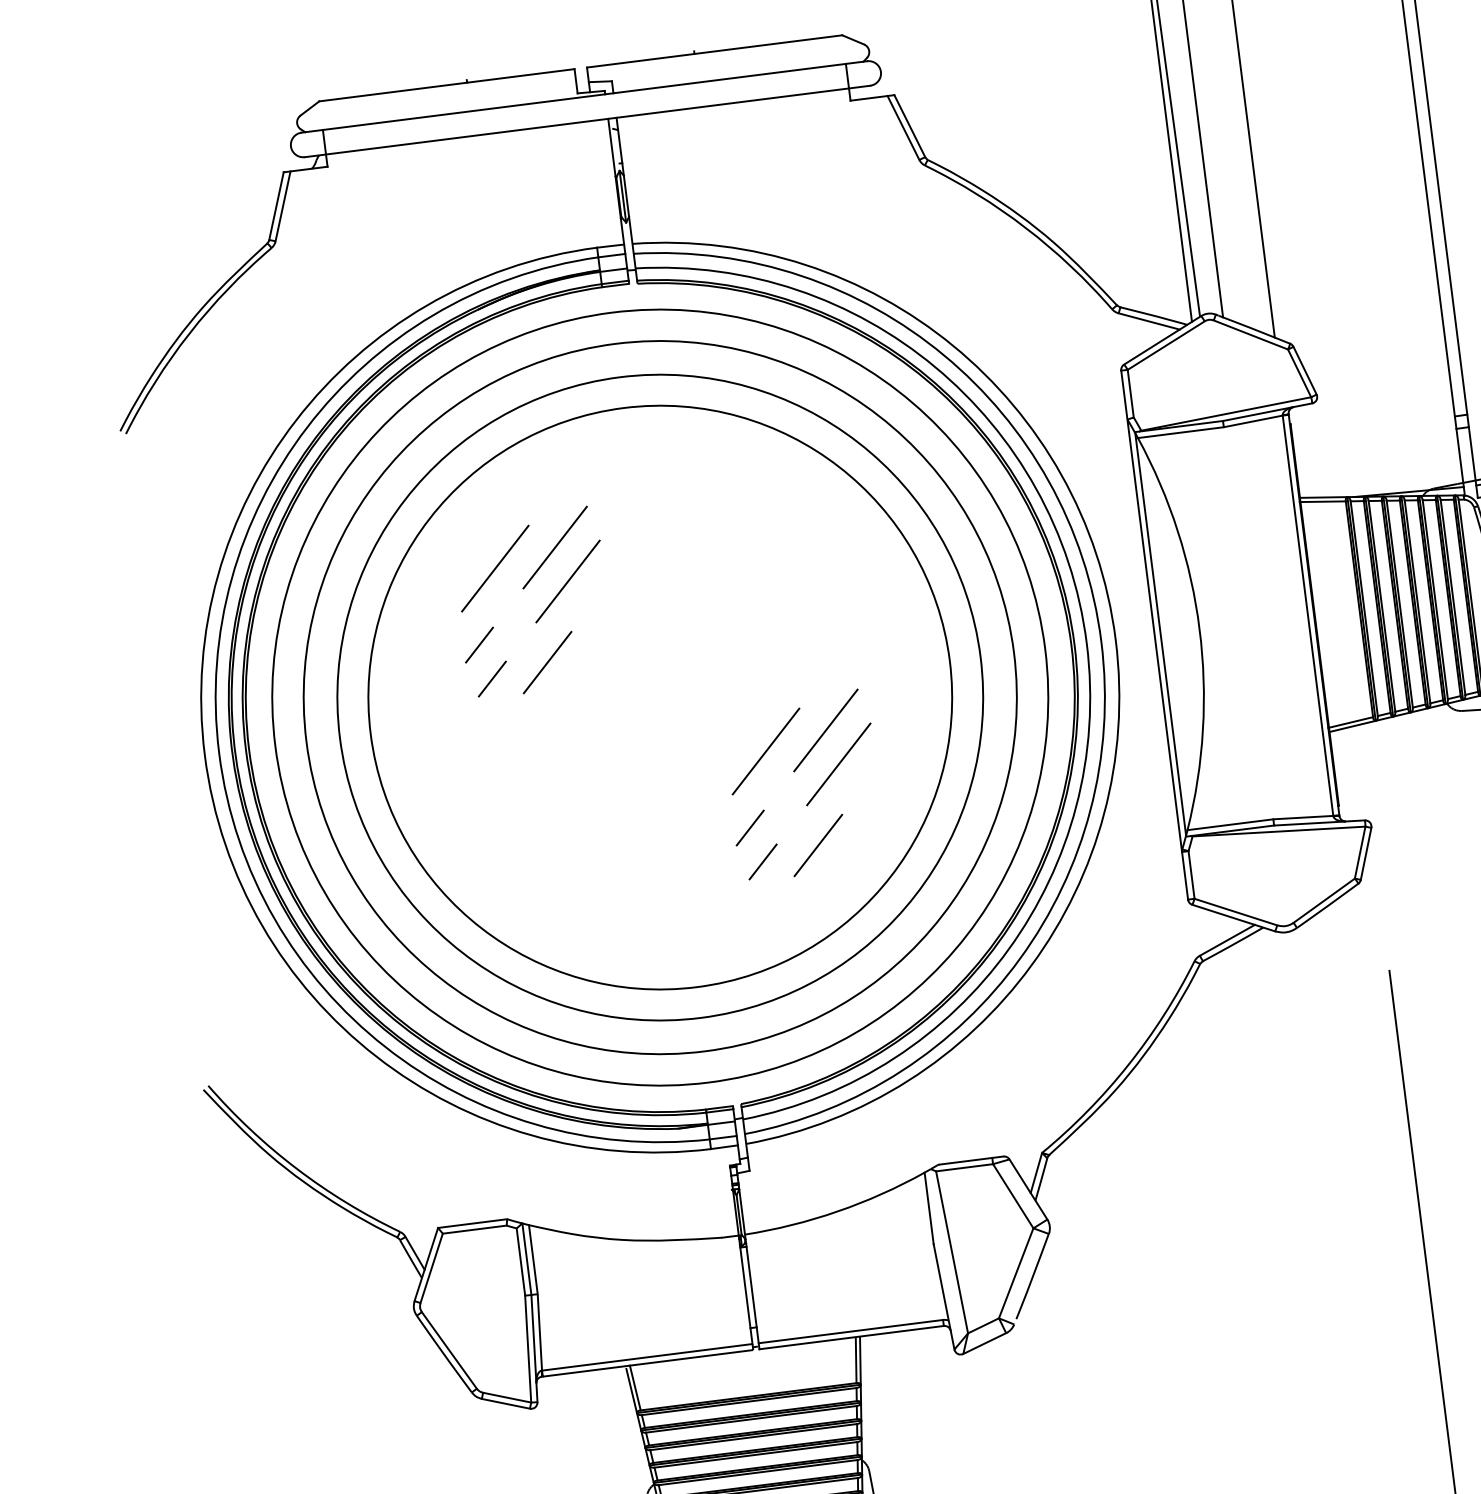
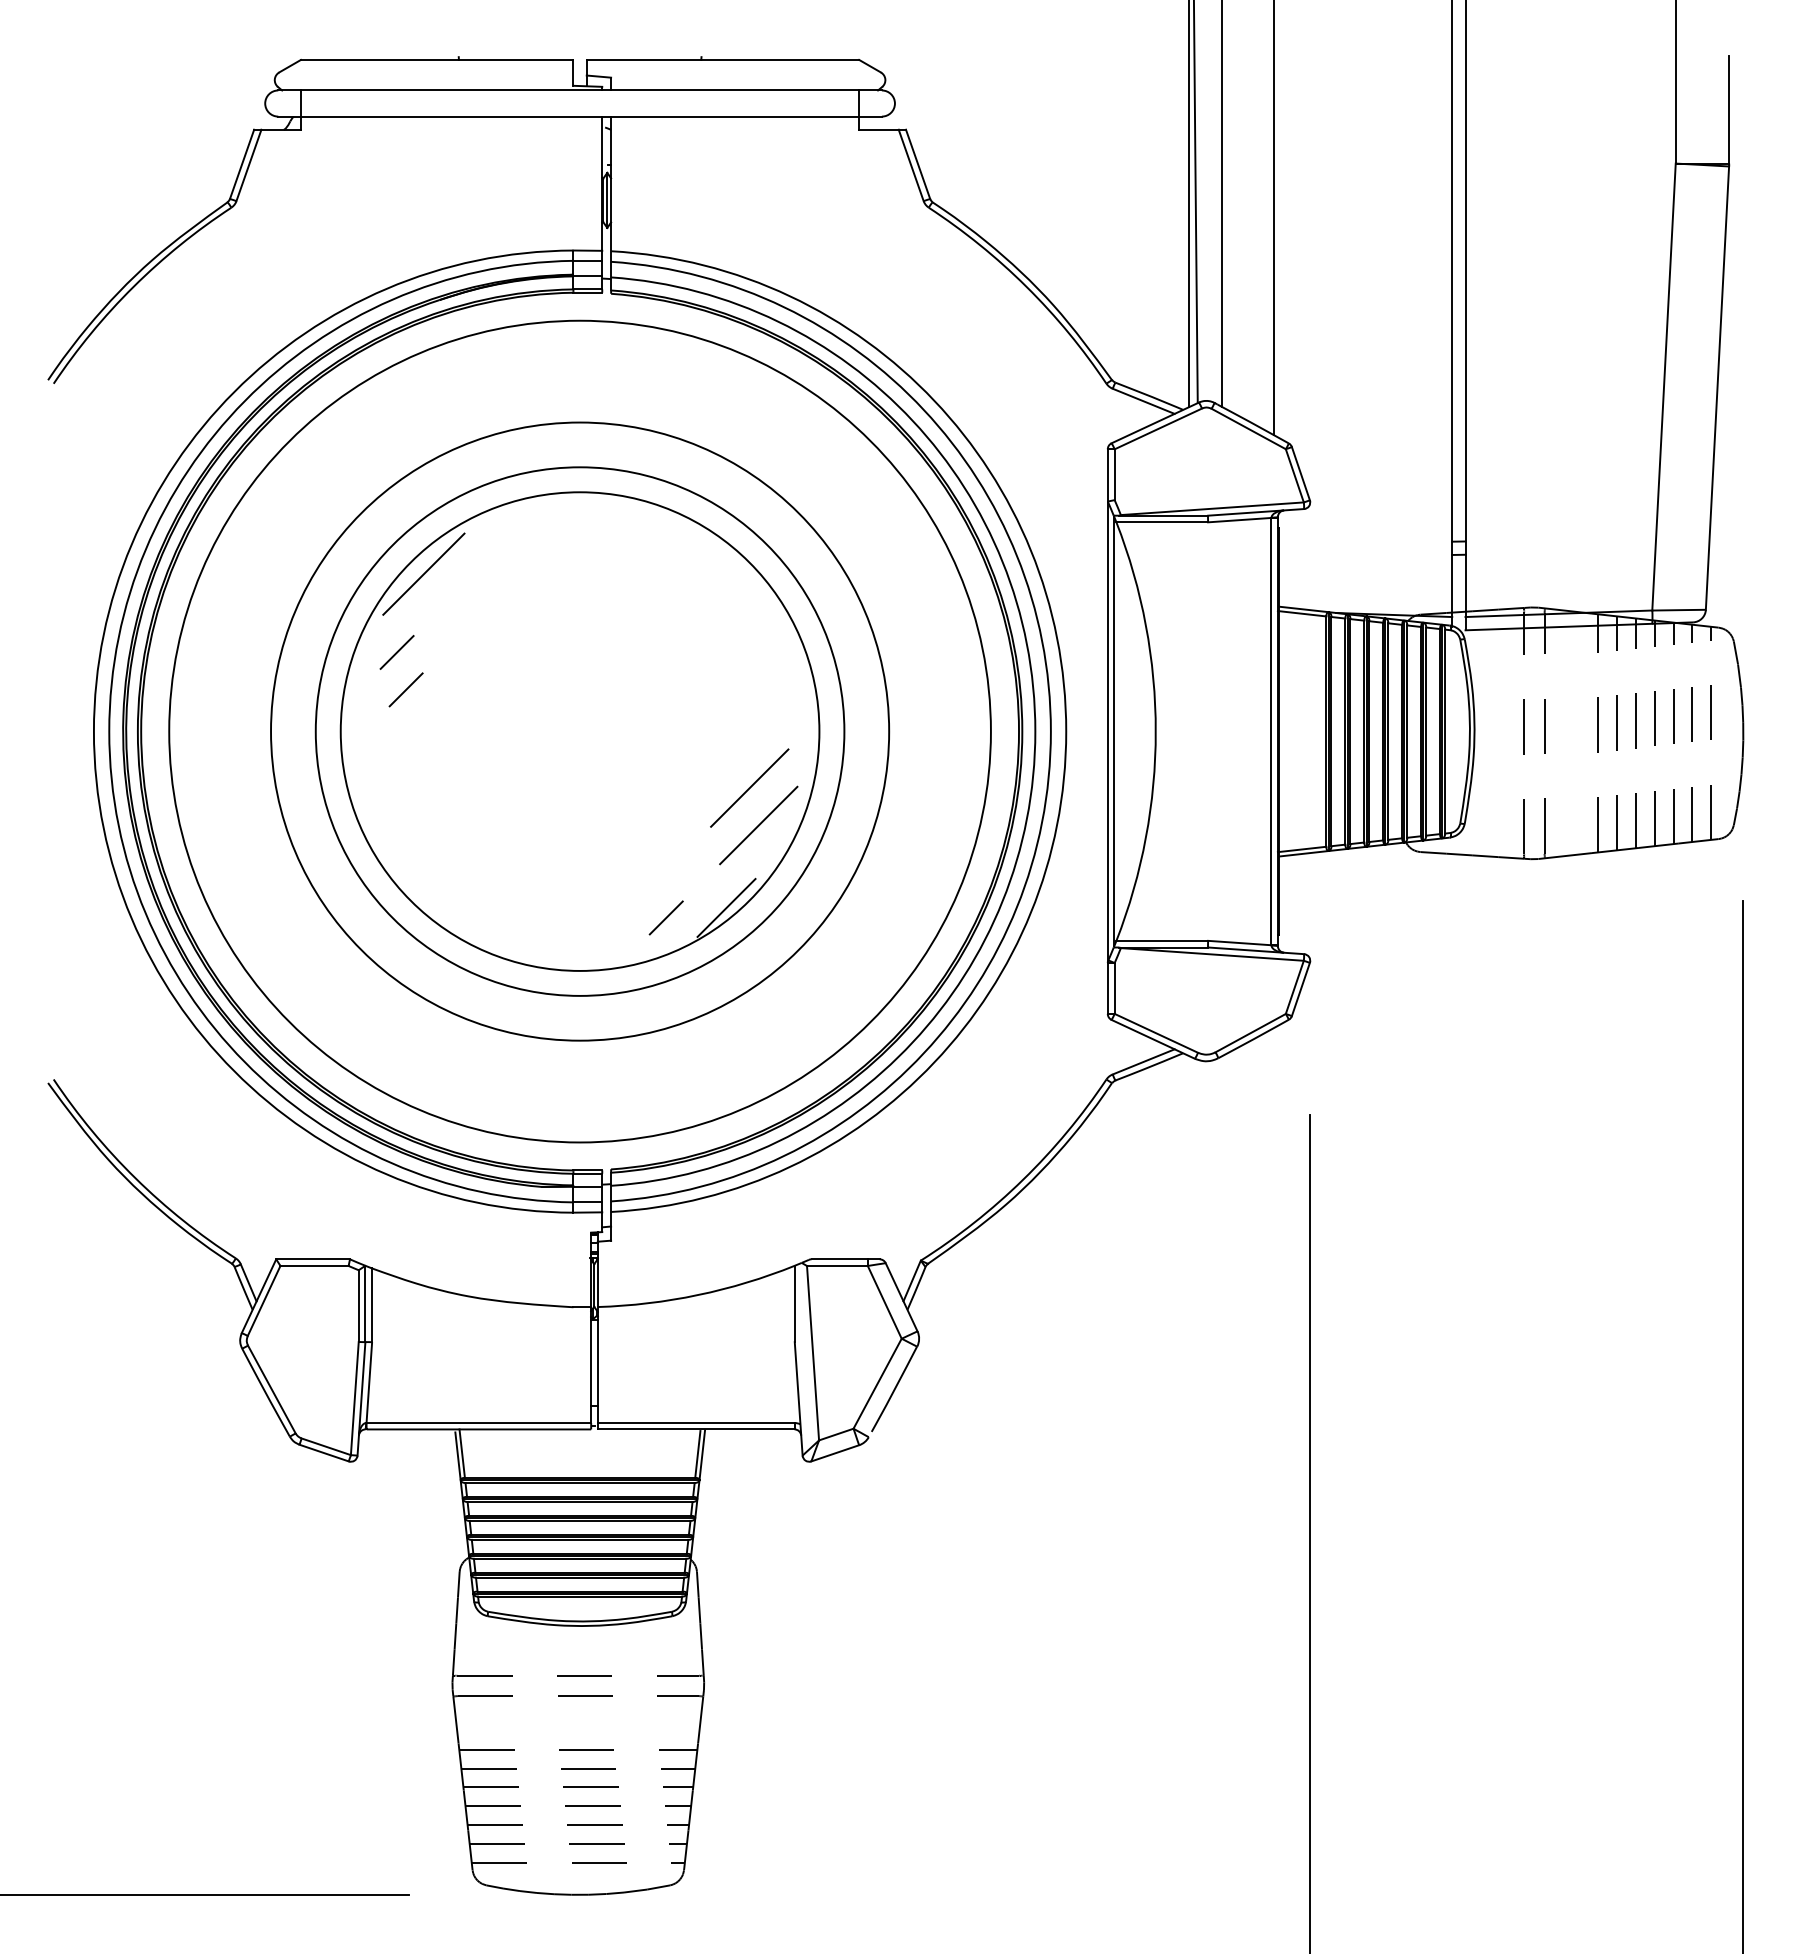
line: (555, 547) -> (489, 559), removed
line: (567, 581) -> (498, 597), removed
line: (547, 662) -> (466, 679), removed
circle: (659, 697) -> (579, 731), size x0.7
circle: (660, 697) -> (580, 731), size x0.7
line: (765, 750) -> (683, 801), removed
line: (749, 828) -> (656, 880), removed

